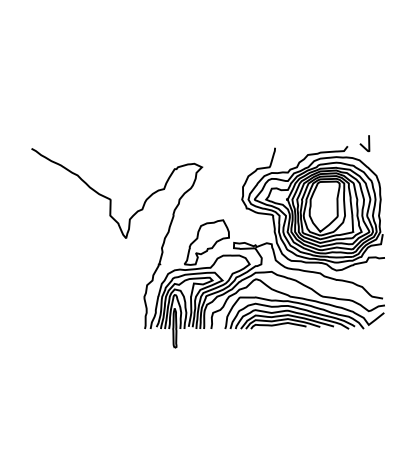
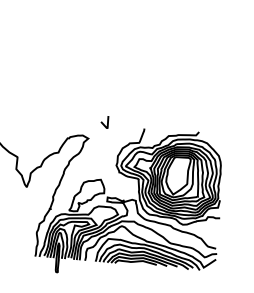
curve: (362, 144) -> (102, 122), moved

